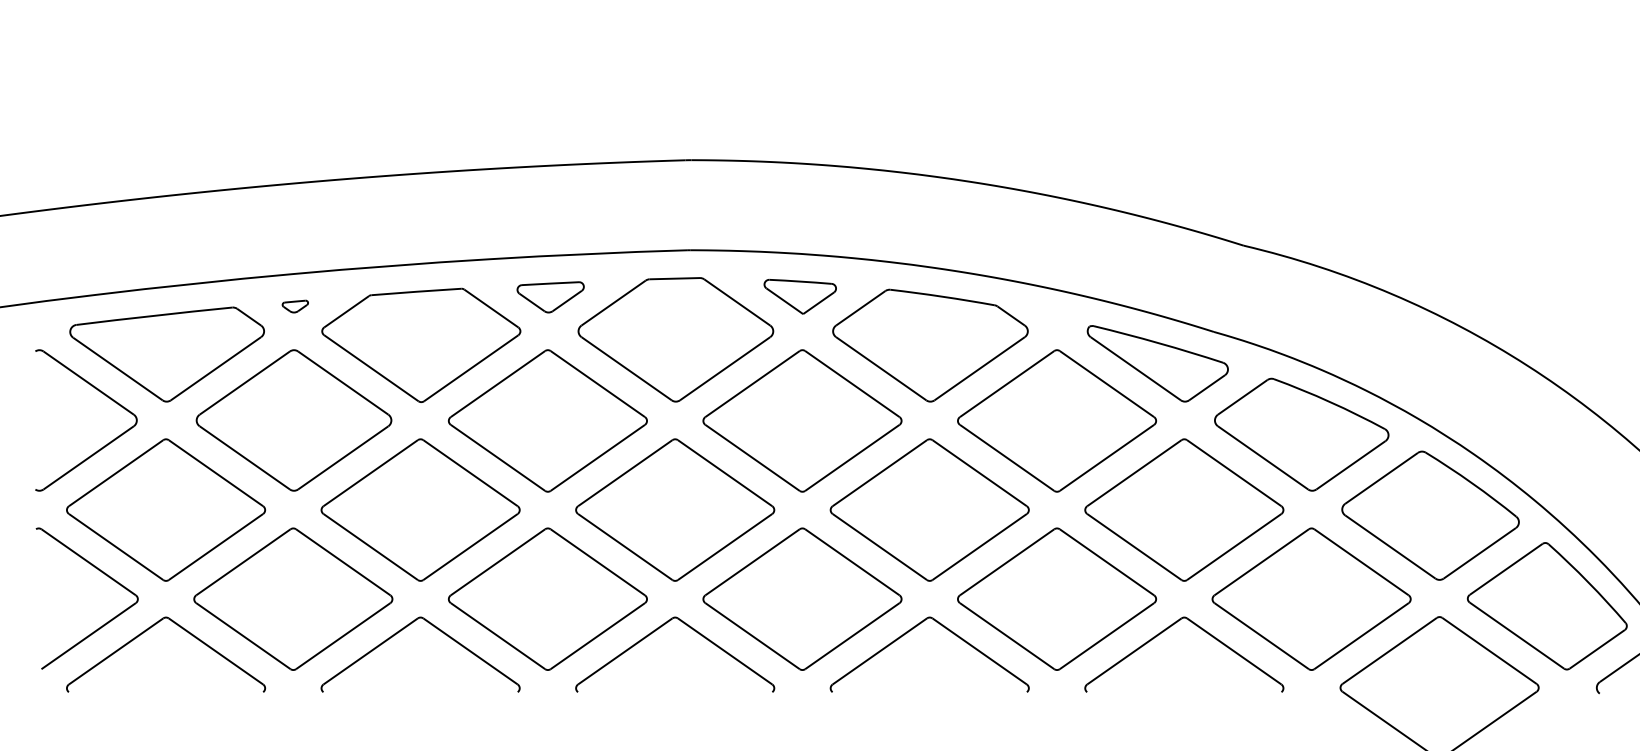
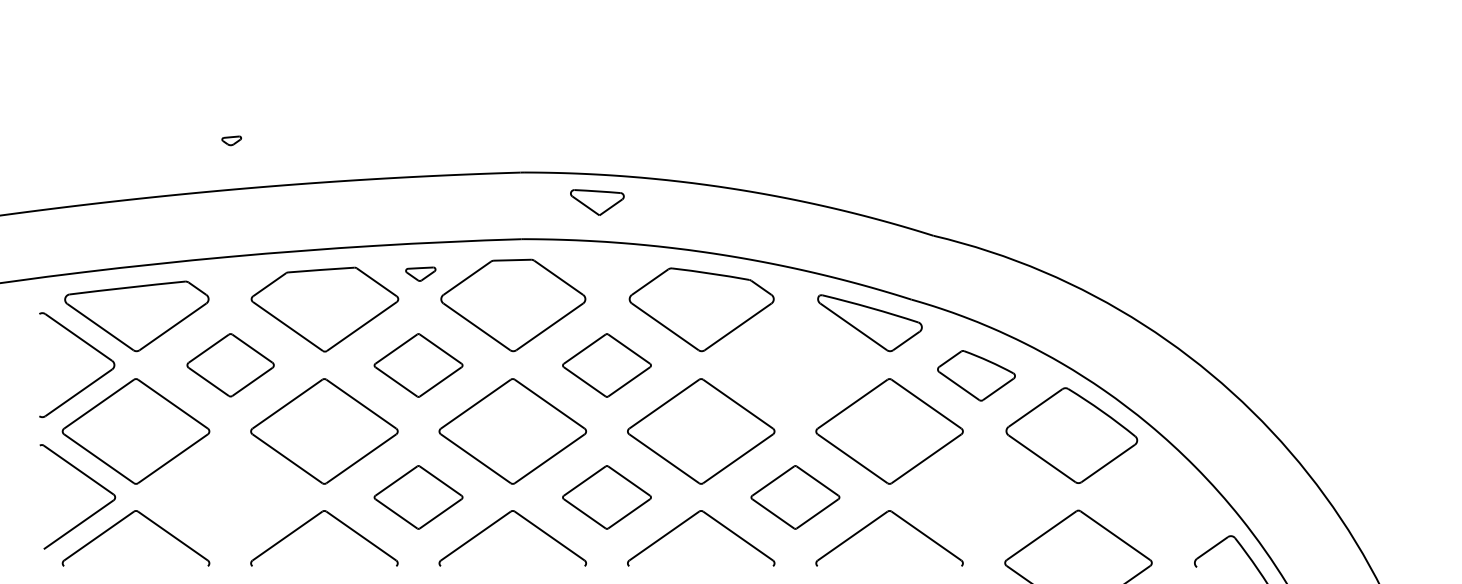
part: (800, 296) -> (597, 202), moved
part: (550, 297) -> (420, 274), size x0.6
part: (295, 306) -> (231, 140), moved
part: (293, 420) -> (230, 365), size x0.6
part: (547, 420) -> (418, 365), size x0.6
part: (801, 420) -> (606, 365), size x0.6
part: (1057, 420) -> (795, 365), removed
part: (1301, 434) -> (976, 375), size x0.6
part: (293, 599) -> (230, 497), removed
part: (547, 599) -> (418, 497), size x0.6
part: (801, 599) -> (606, 497), size x0.6
part: (1057, 599) -> (795, 497), size x0.6
part: (1311, 599) -> (983, 497), removed
part: (1546, 606) -> (1157, 502), removed

